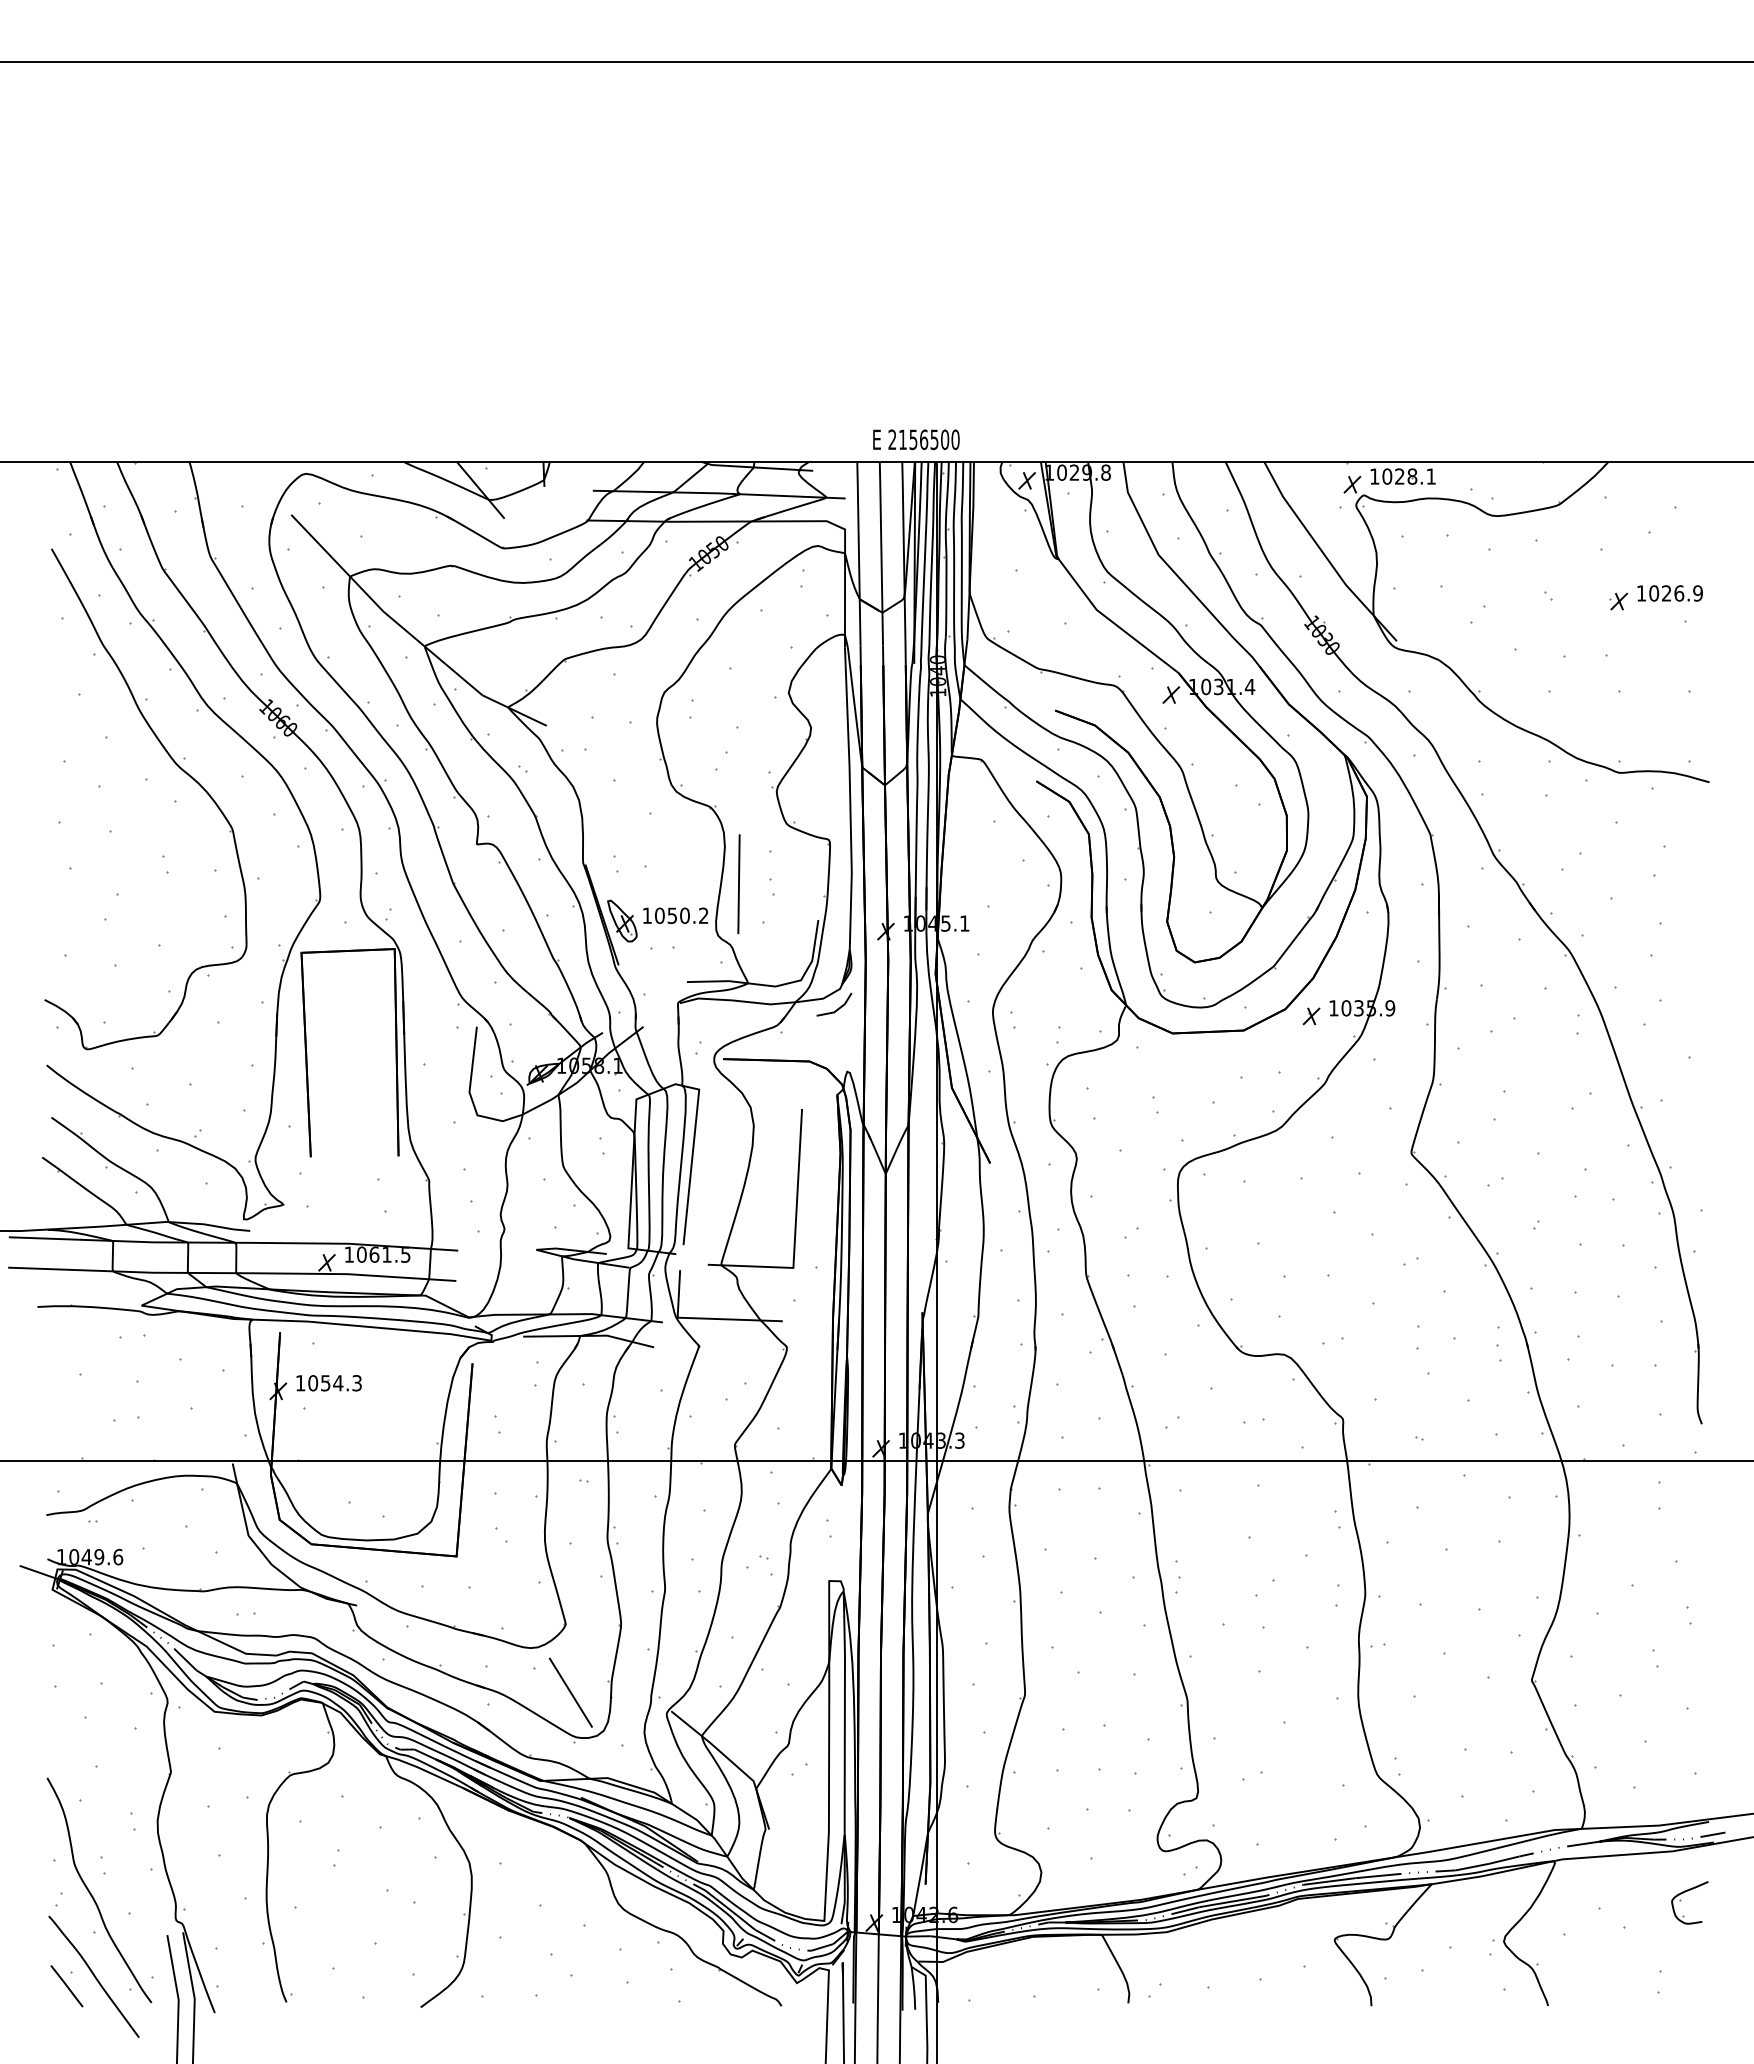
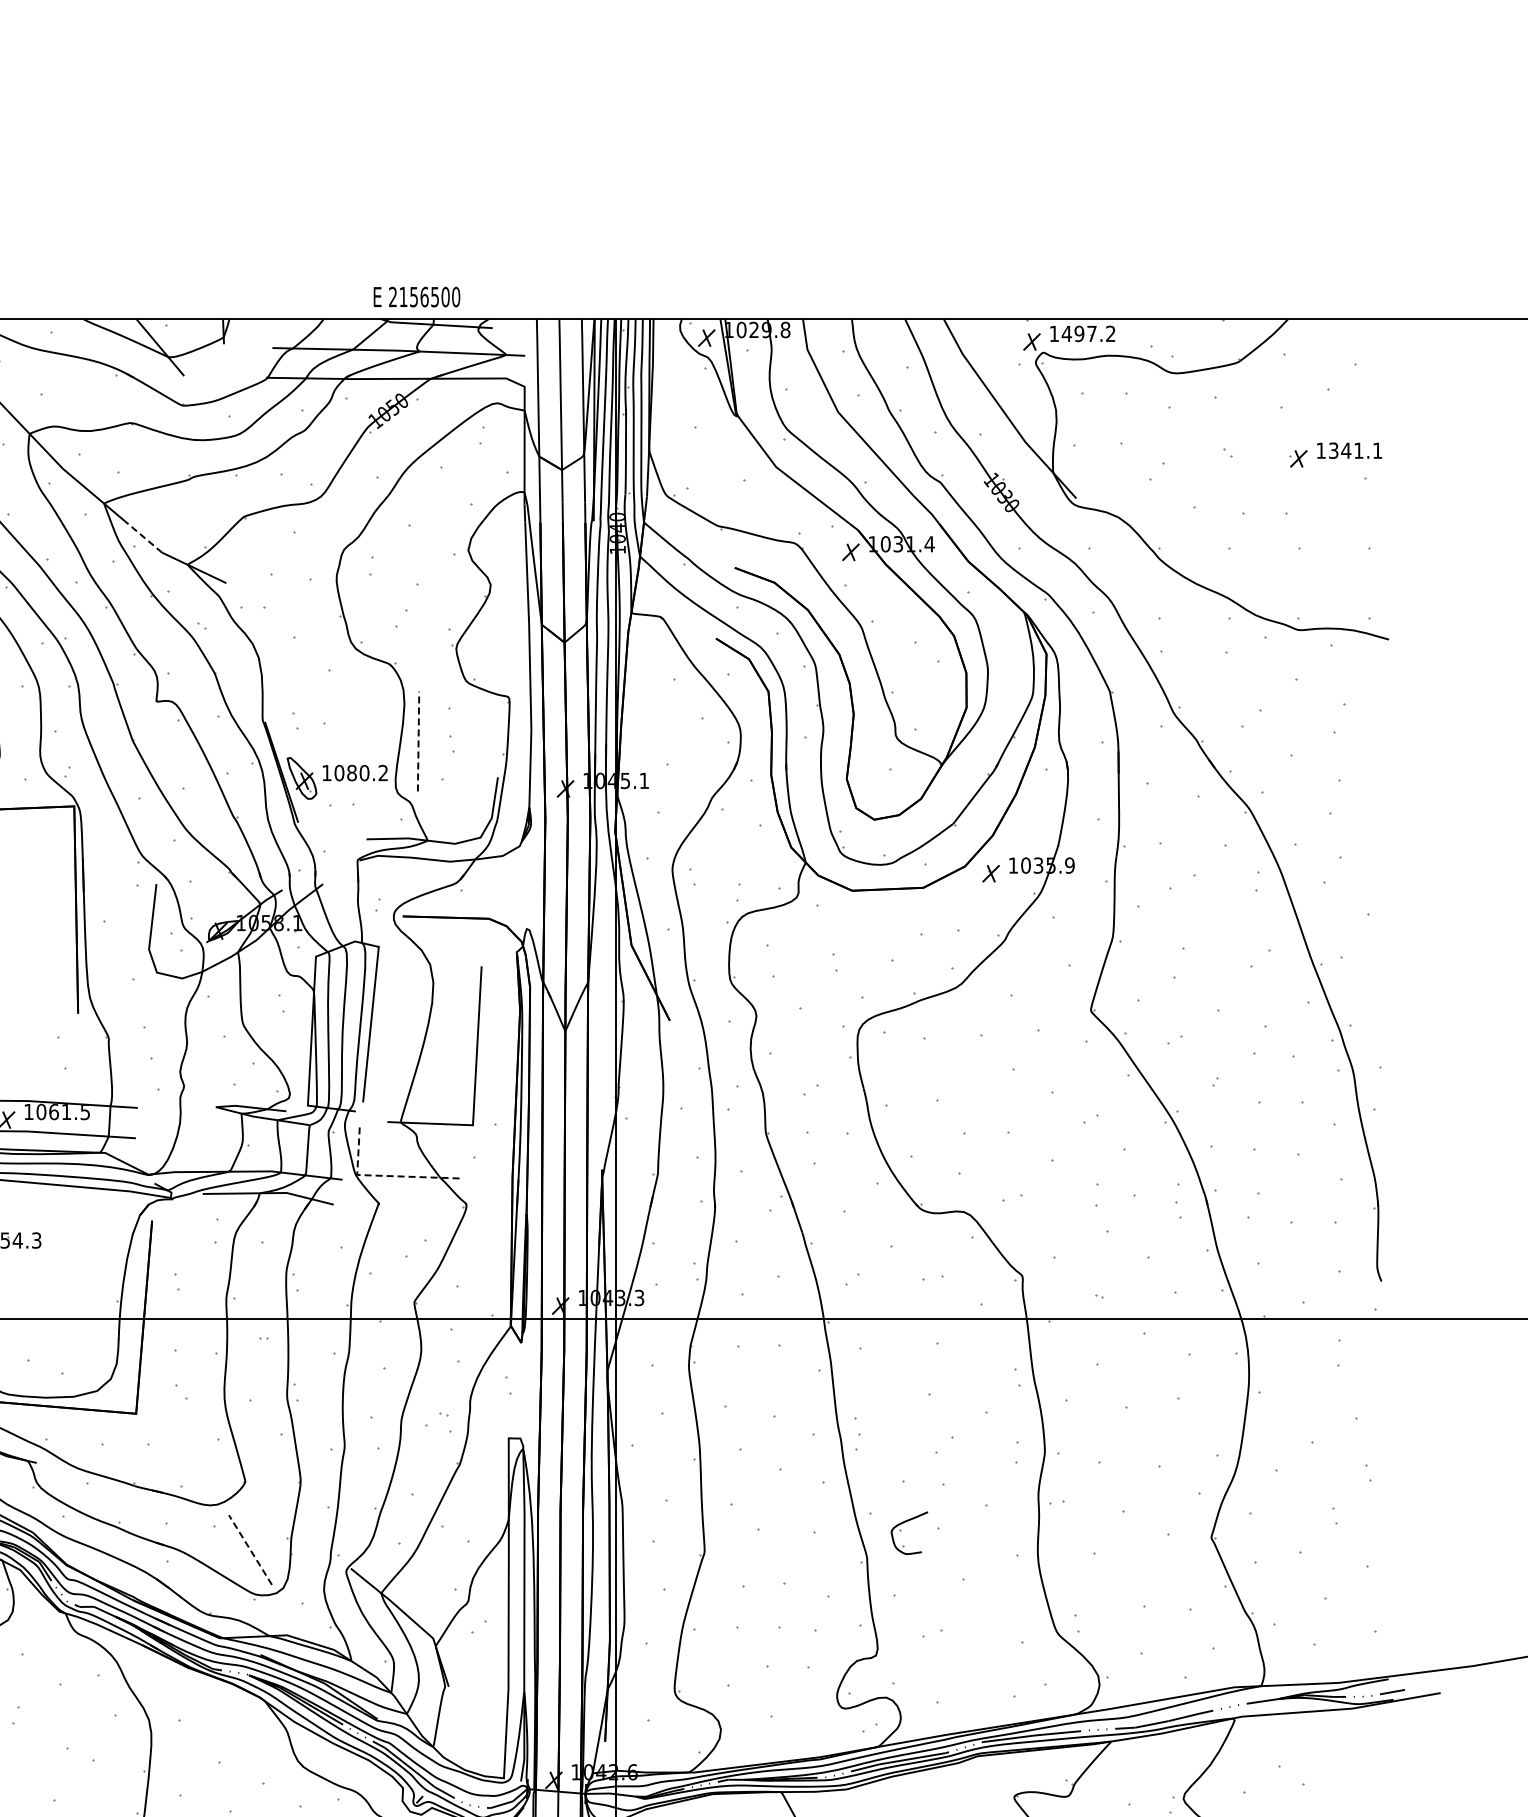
text: (916, 439) -> (417, 296), moved
text: (1408, 476) -> (1088, 333), 1028.1 -> 1497.2
text: (1675, 593) -> (1355, 450), 1026.9 -> 1341.1
line: (463, 679) -> (143, 536), solid -> dashed
line: (739, 884) -> (419, 741), solid -> dashed
text: (672, 915) -> (352, 772), 1050.2 -> 1080.2
line: (838, 1007) -> (518, 864), removed
line: (706, 1318) -> (386, 1175), solid -> dashed
line: (570, 1692) -> (250, 1549), solid -> dashed
part: (1681, 1900) -> (901, 1530), moved

